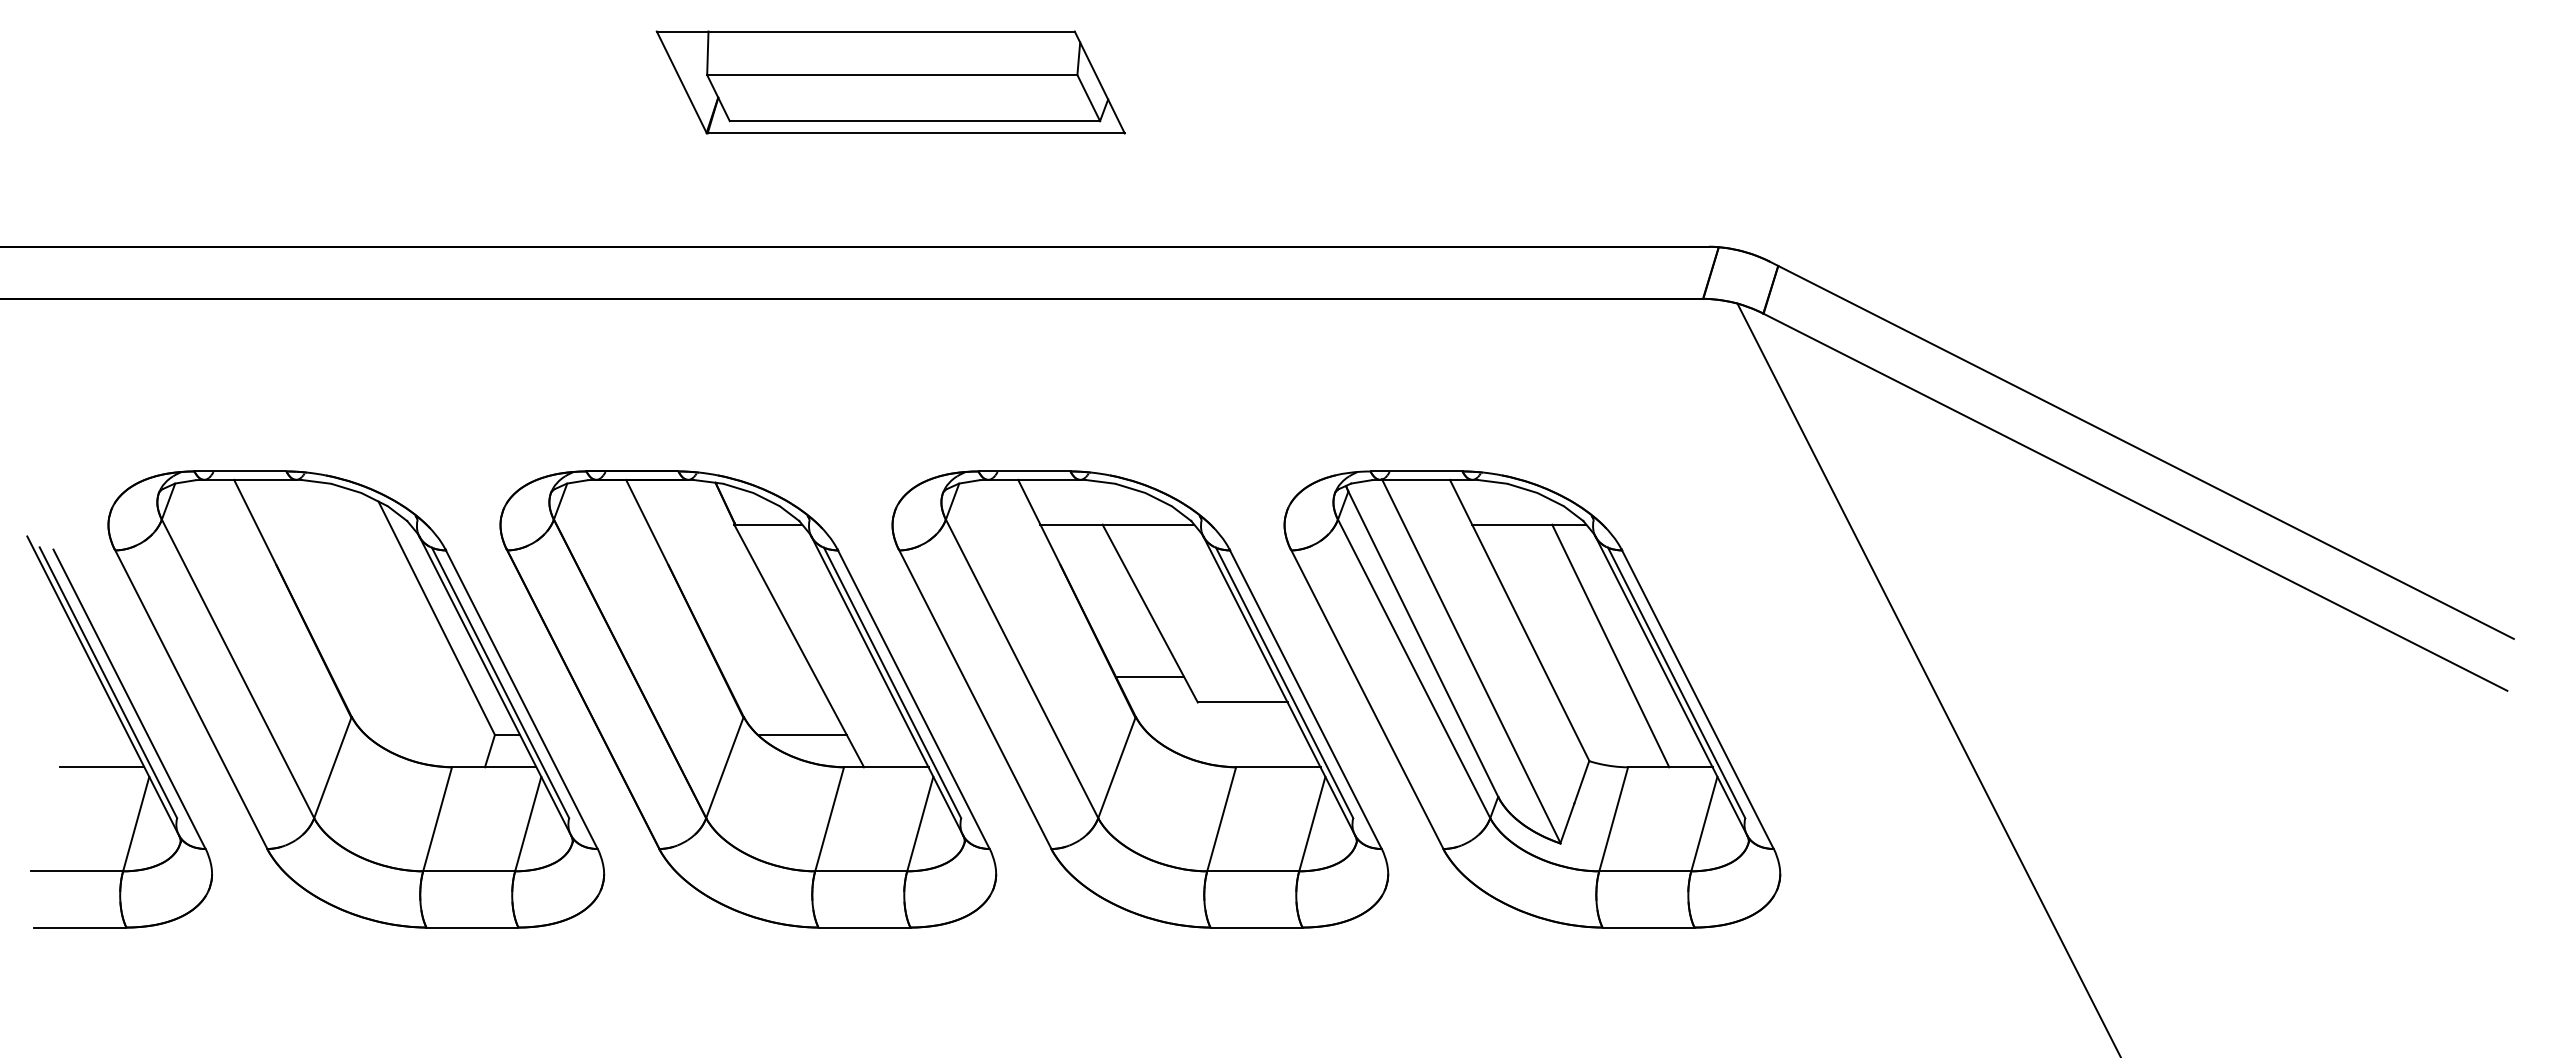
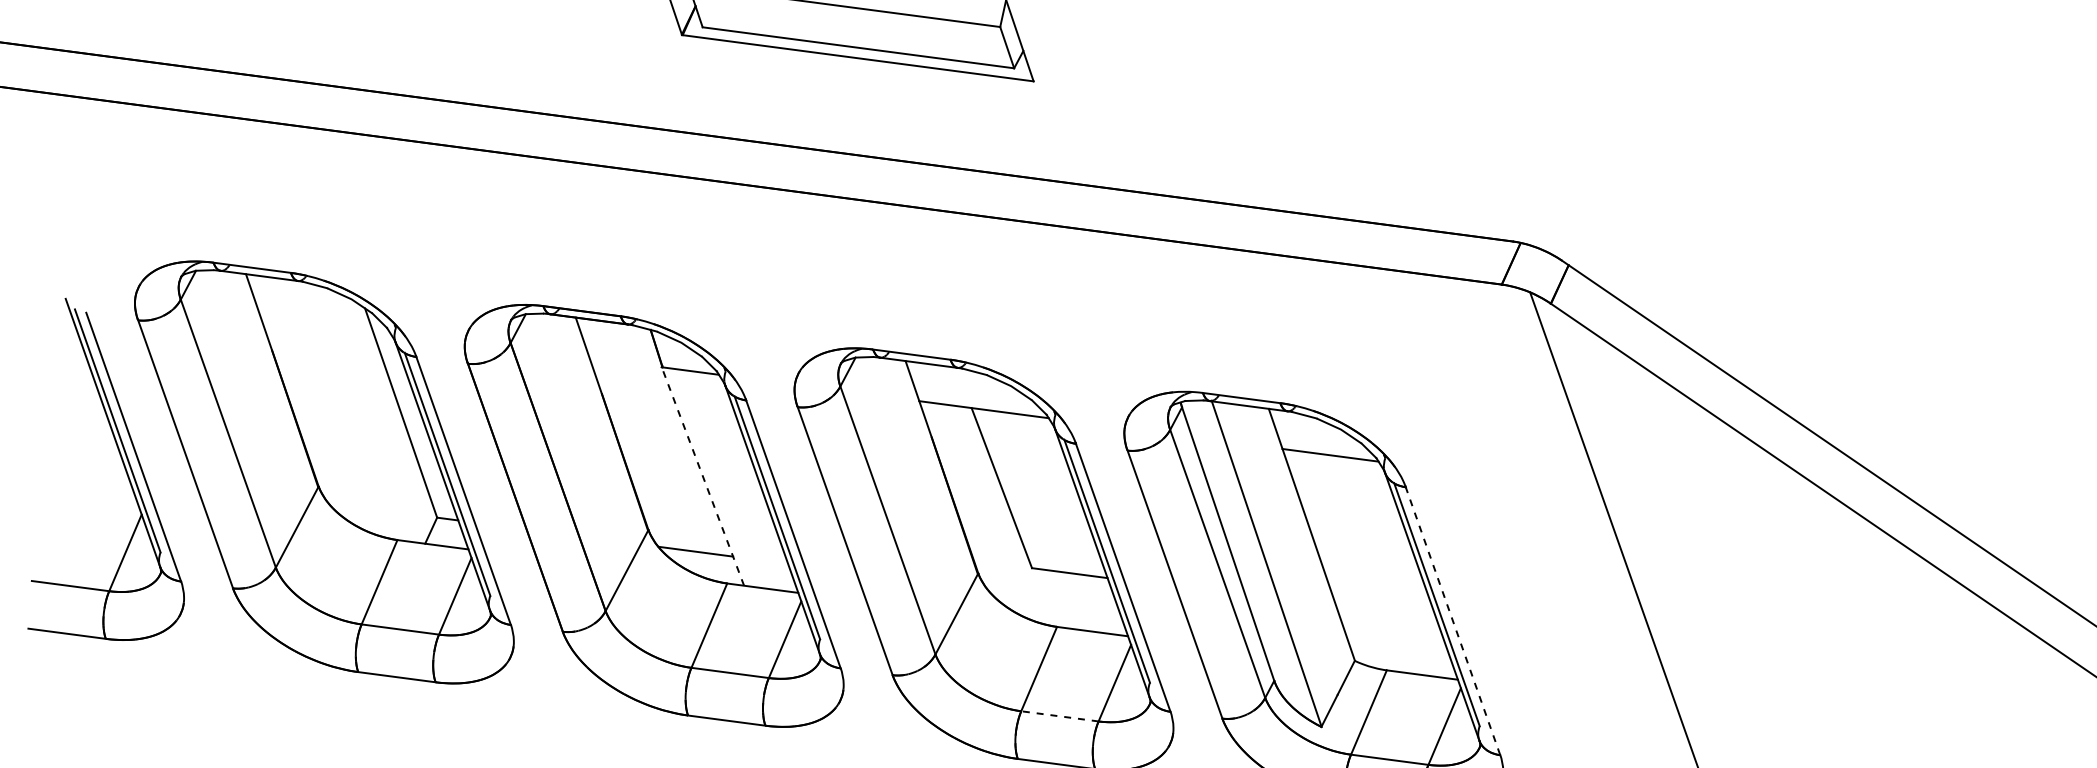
line: (799, 645) -> (703, 476), solid -> dashed
line: (1610, 645) -> (1385, 565), removed
line: (1149, 676) -> (994, 540), removed
line: (1697, 699) -> (1452, 621), solid -> dashed
line: (101, 767) -> (102, 501), removed
line: (1252, 871) -> (1059, 716), solid -> dashed

